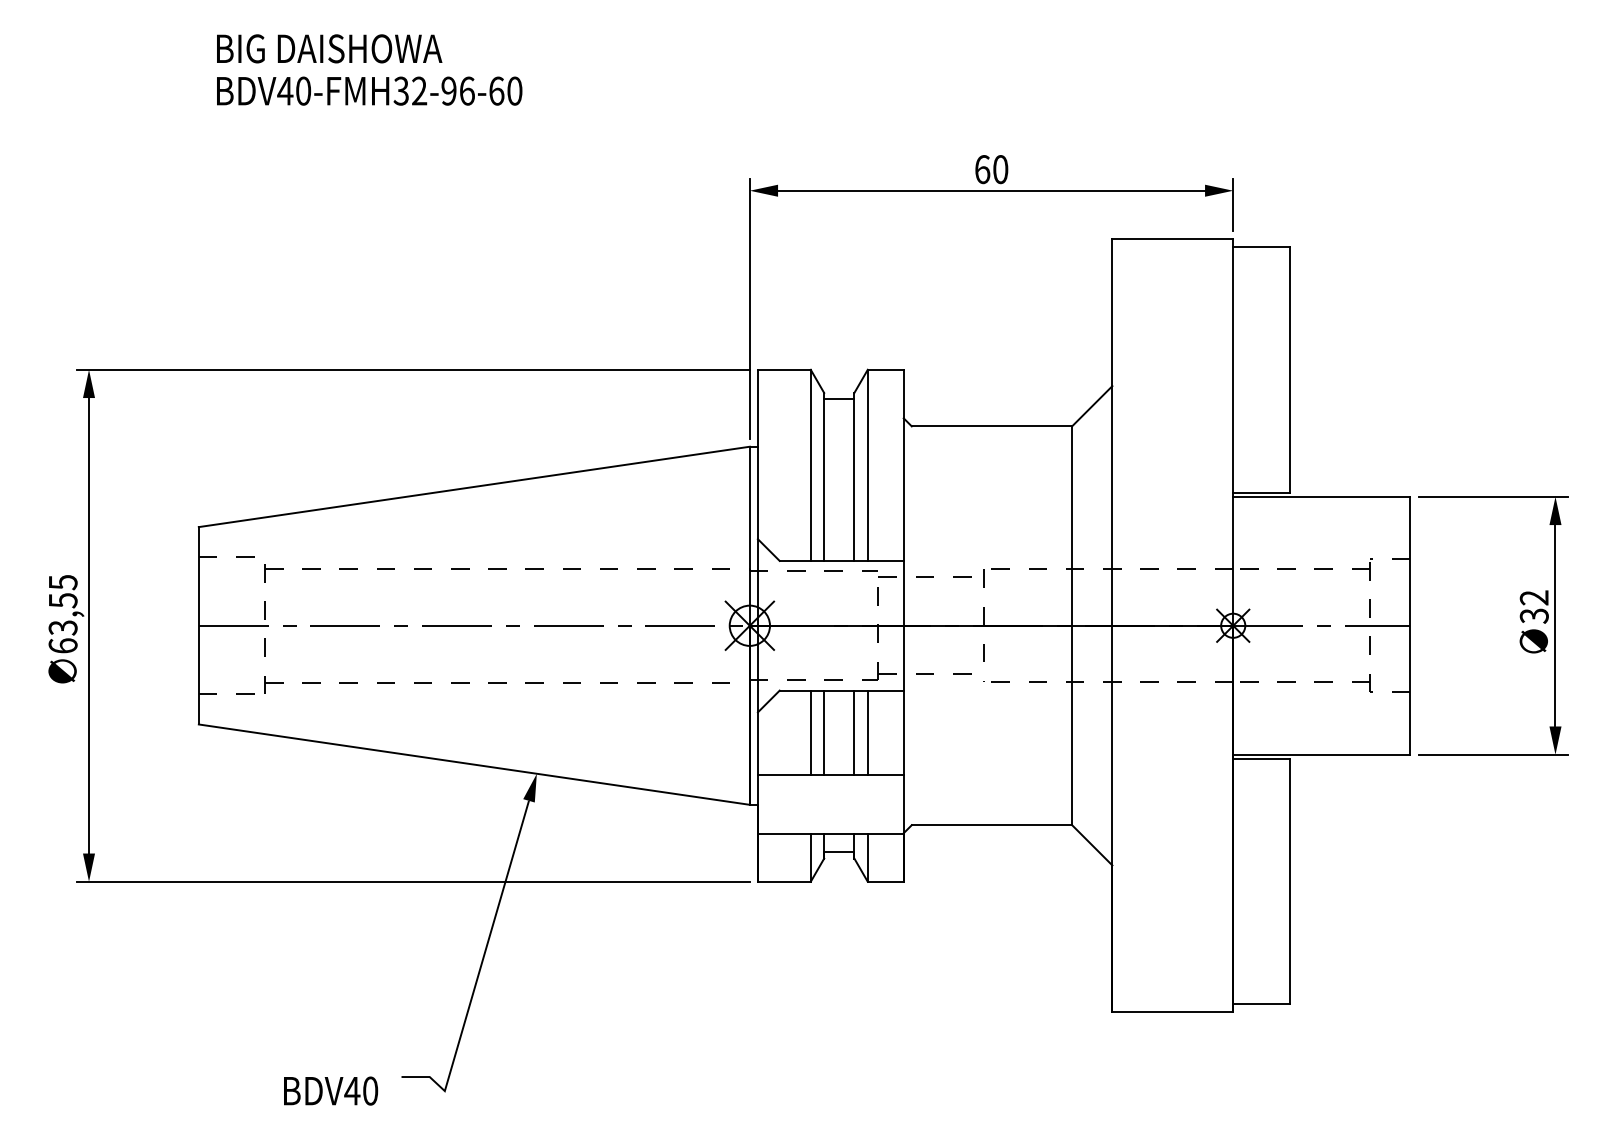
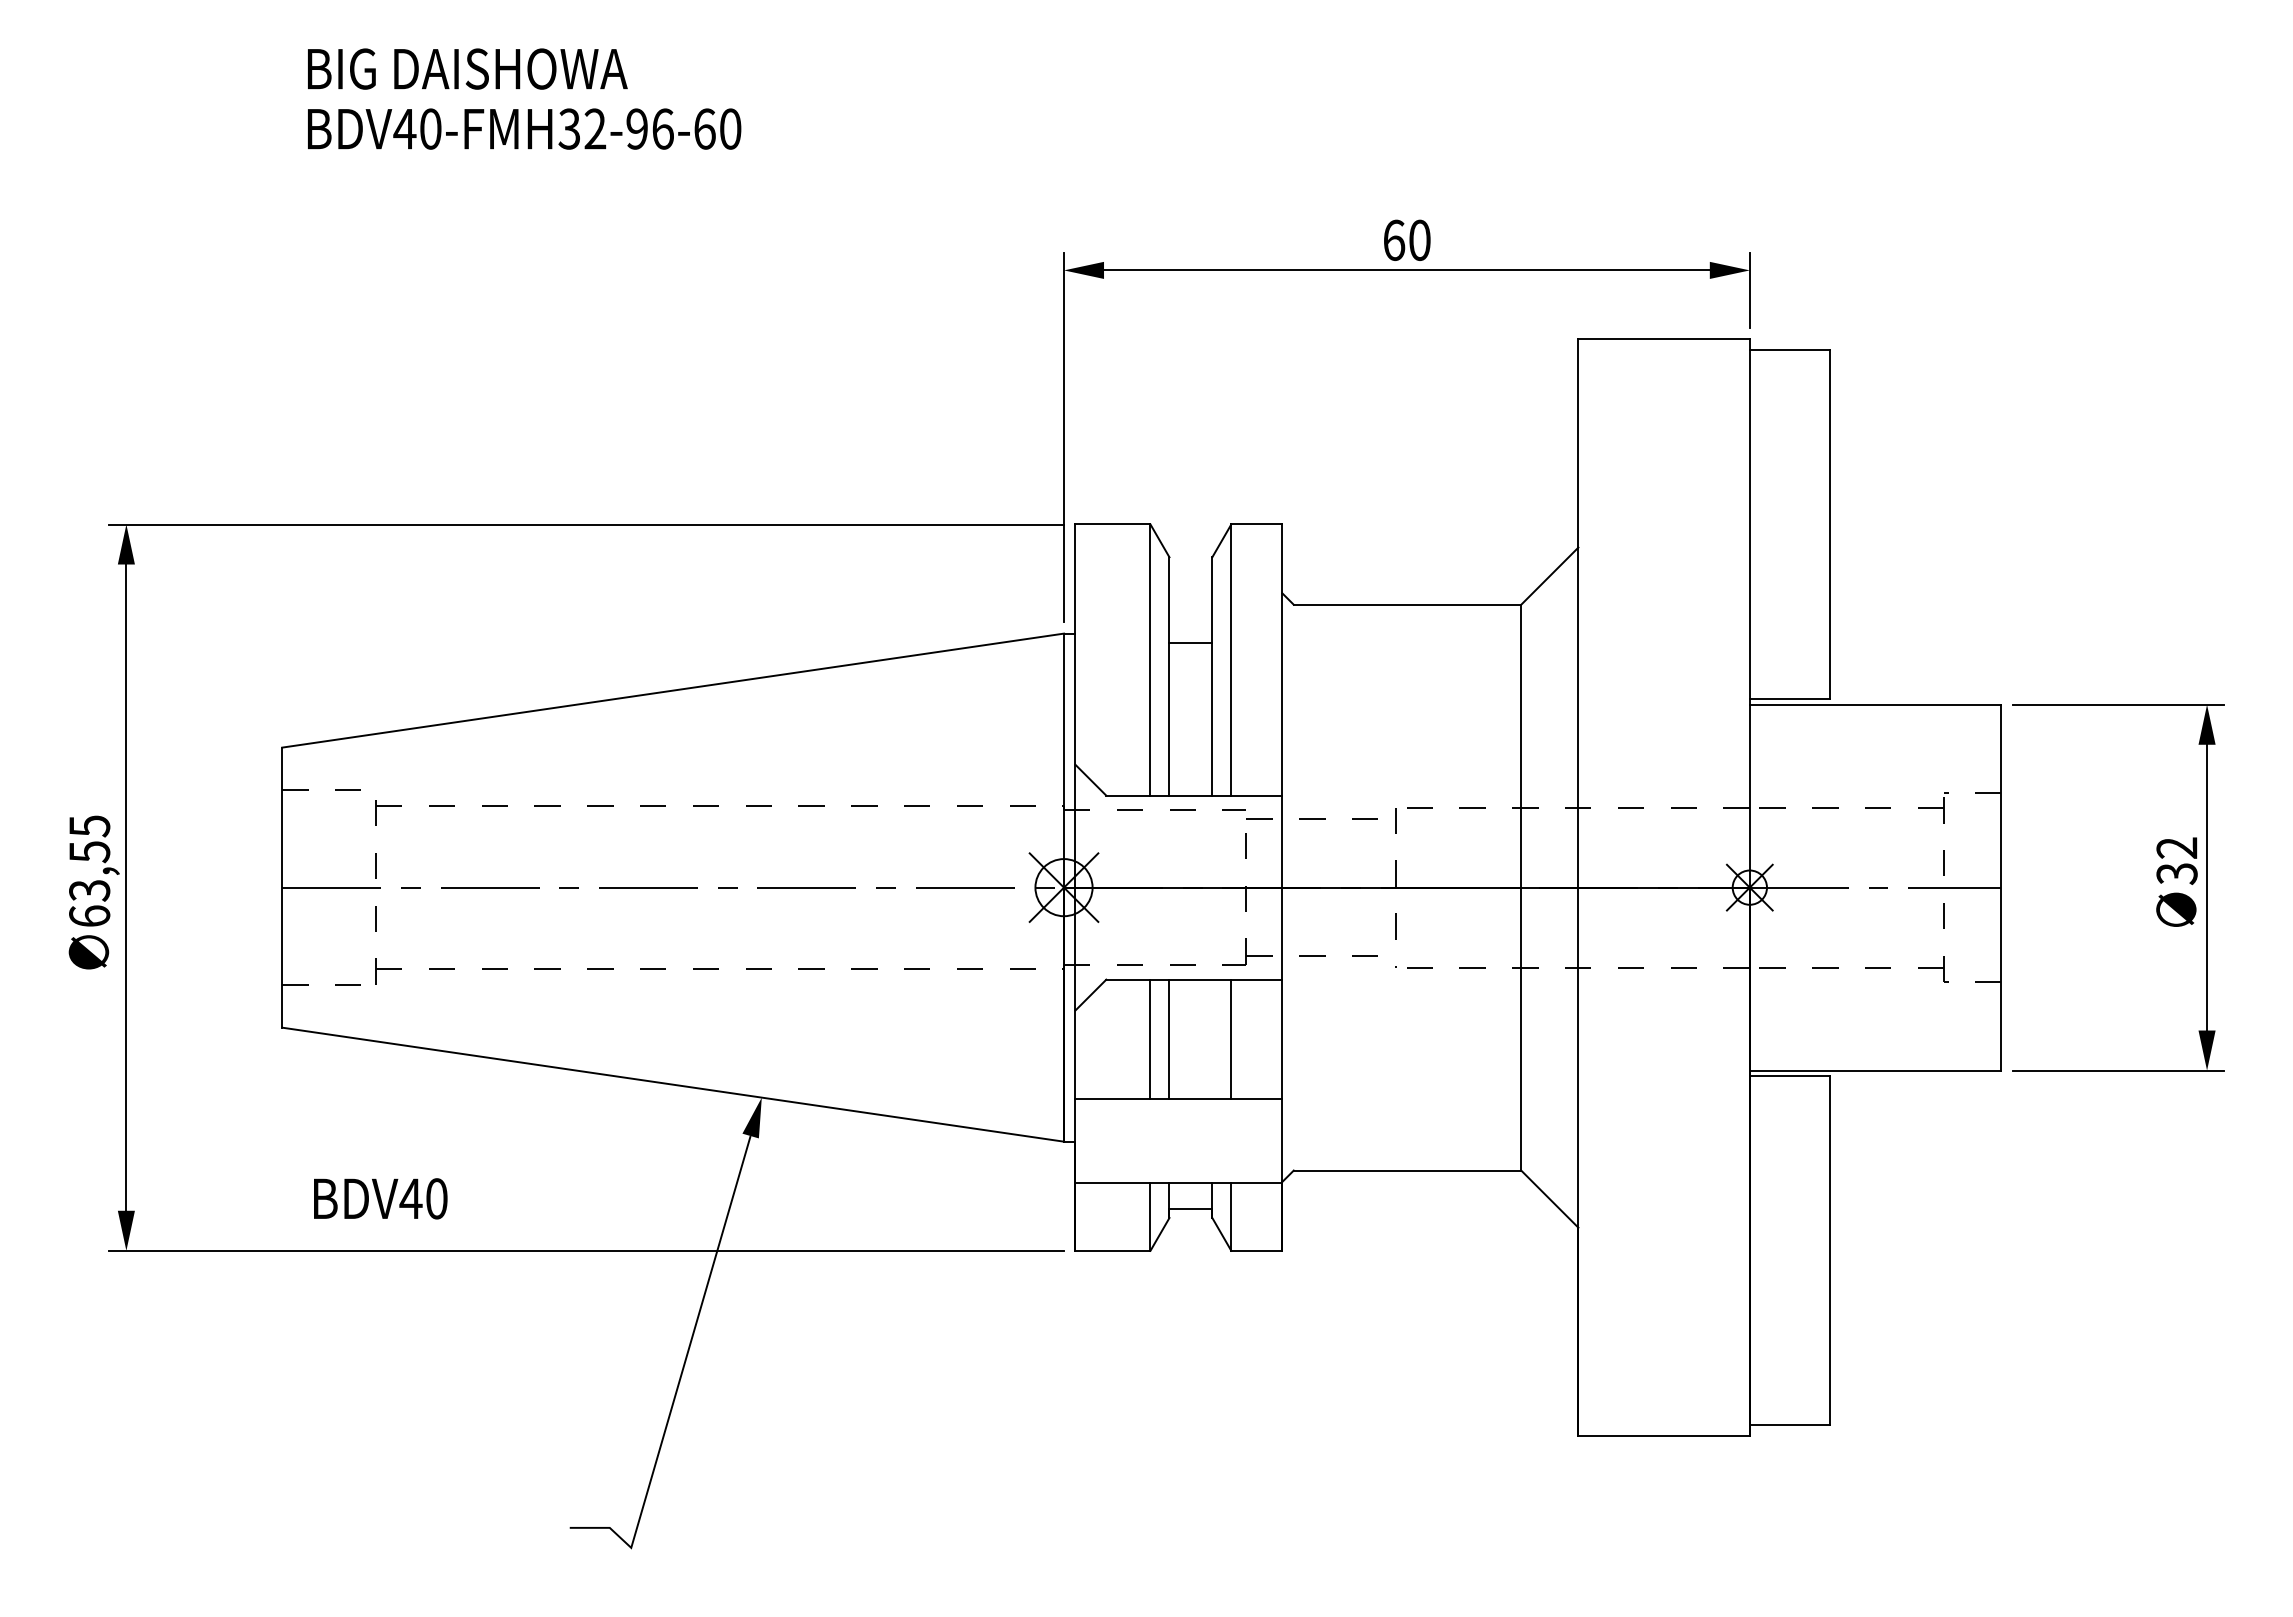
line: (839, 399) -> (1190, 643), moved
line: (854, 732) -> (1212, 1039), removed
text: (330, 1090) -> (380, 1198), moved

